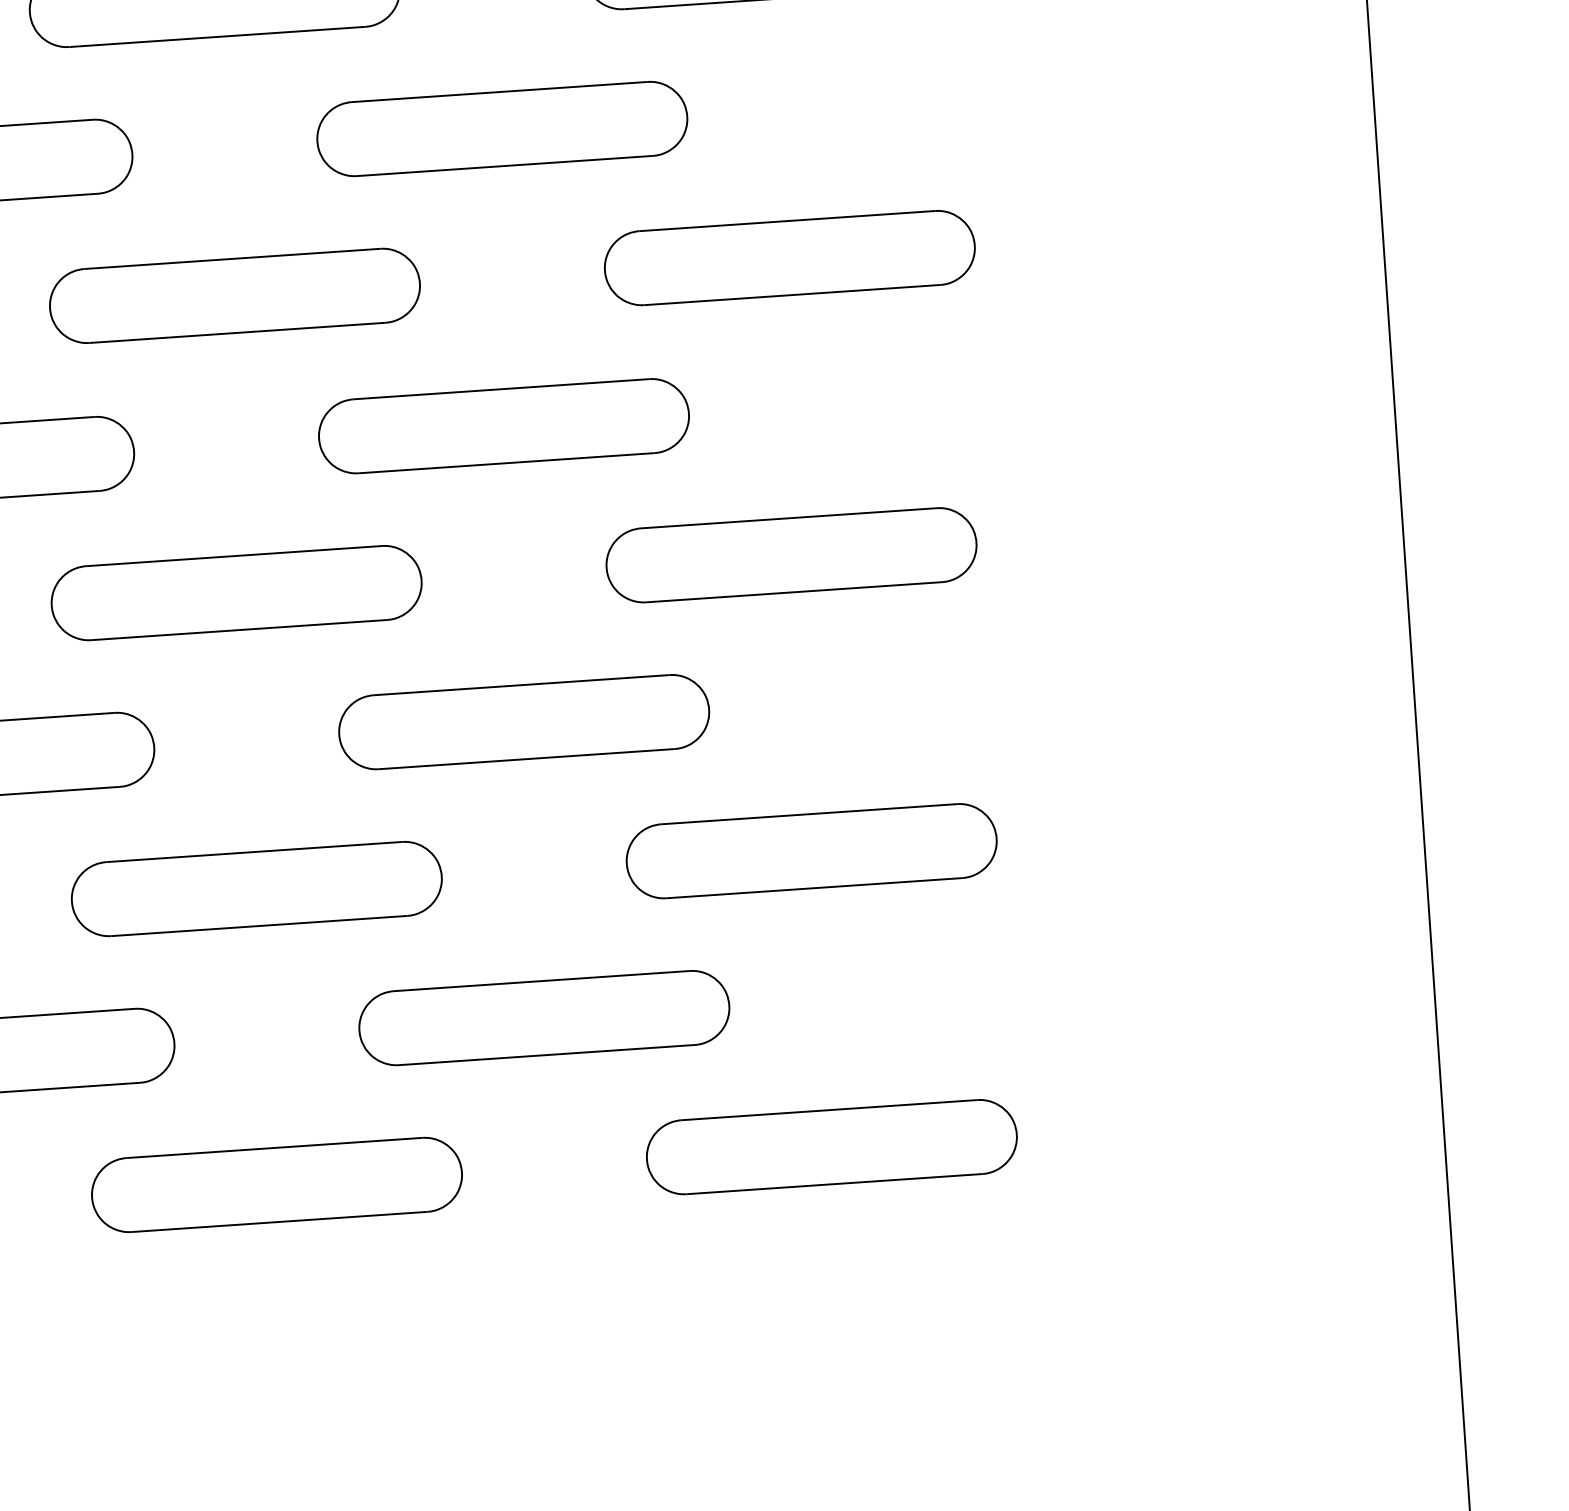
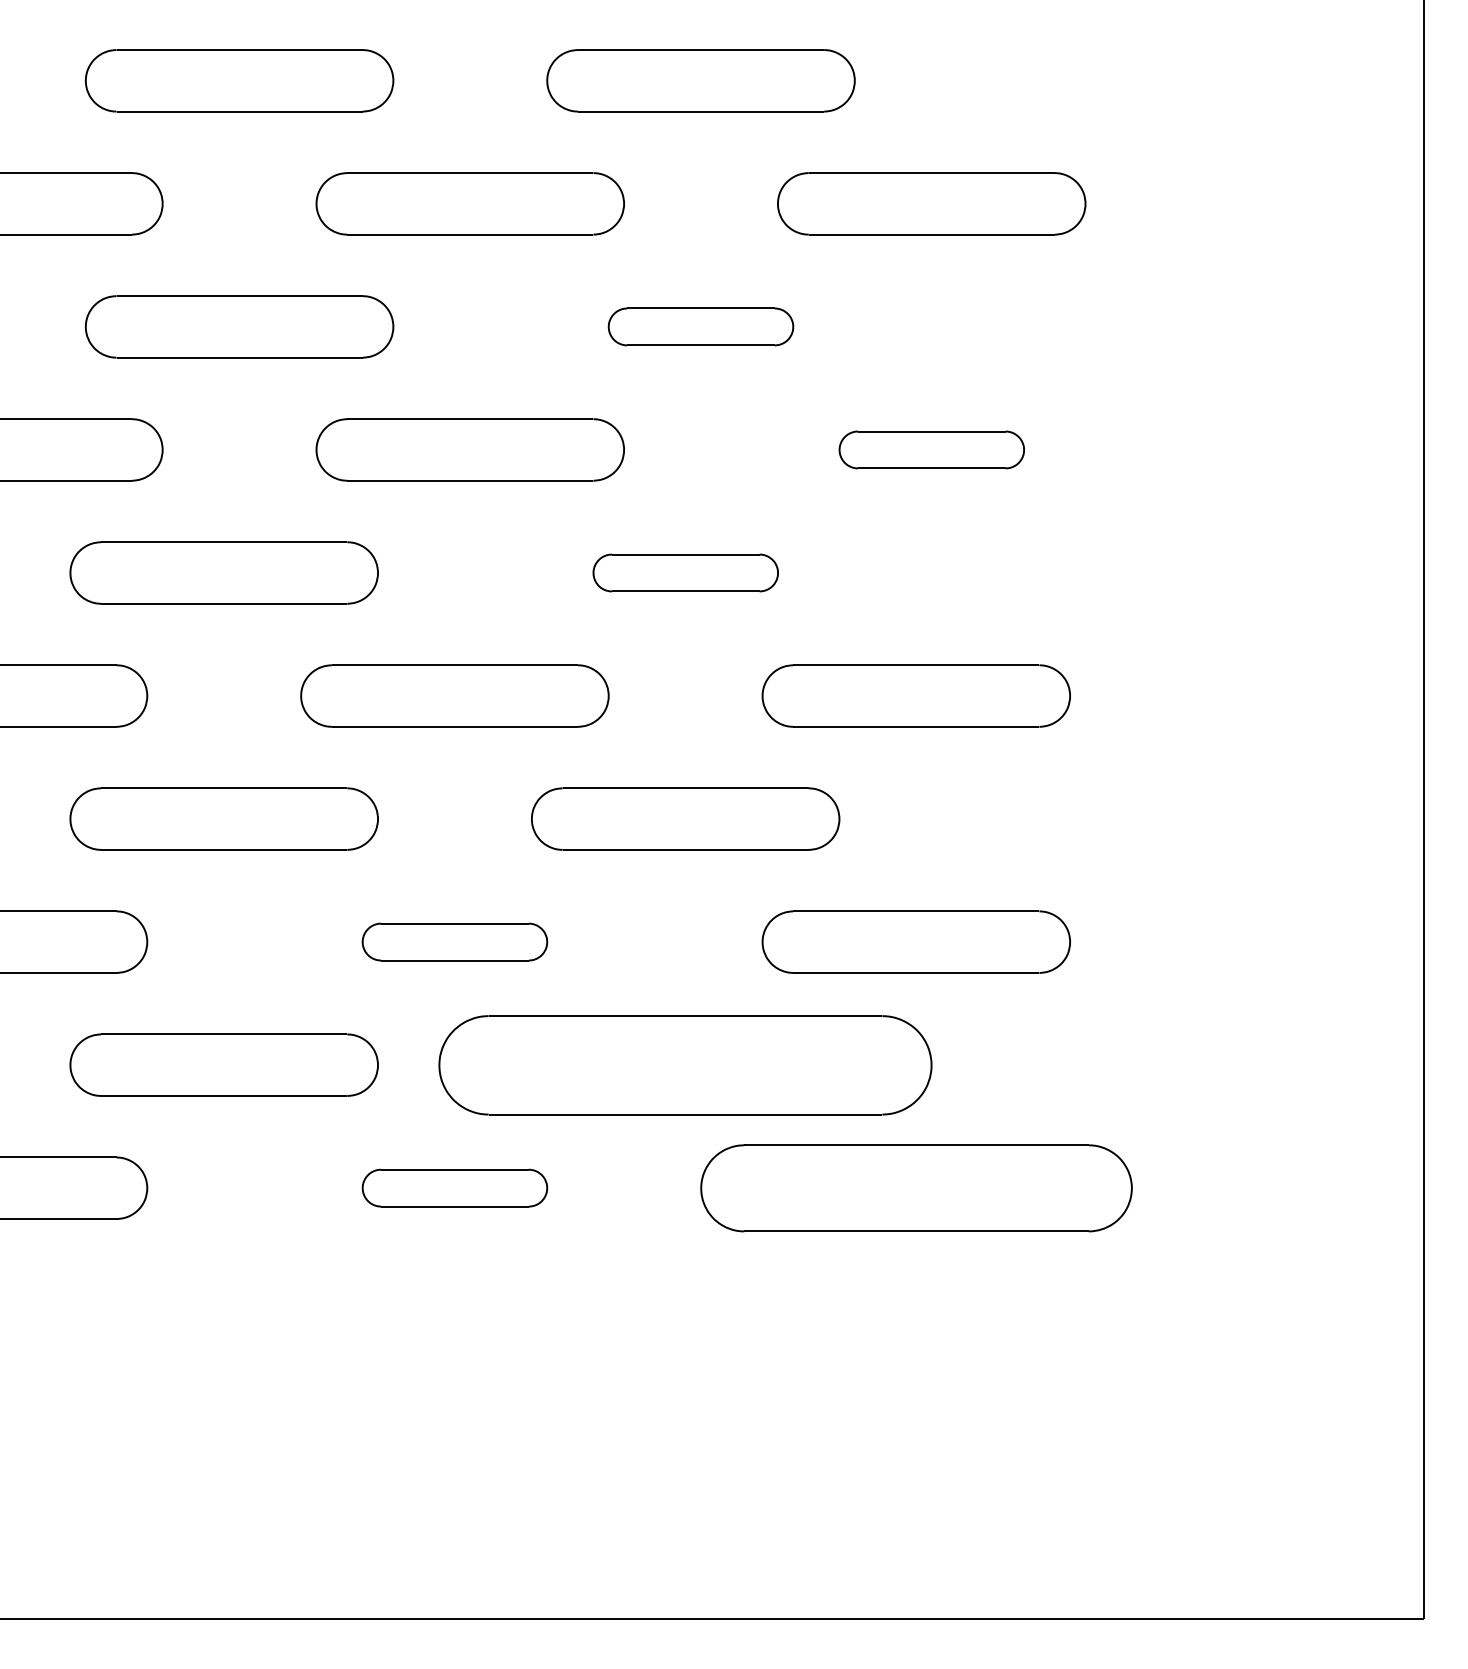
part: (501, 128) -> (700, 326), size x0.6
part: (789, 257) -> (931, 449), size x0.6
part: (503, 425) -> (685, 572), size x0.6
part: (256, 888) -> (454, 941), size x0.6
part: (544, 1017) -> (685, 1064), size x1.6
part: (830, 1146) -> (915, 1187), size x1.4
part: (276, 1184) -> (454, 1187), size x0.6

